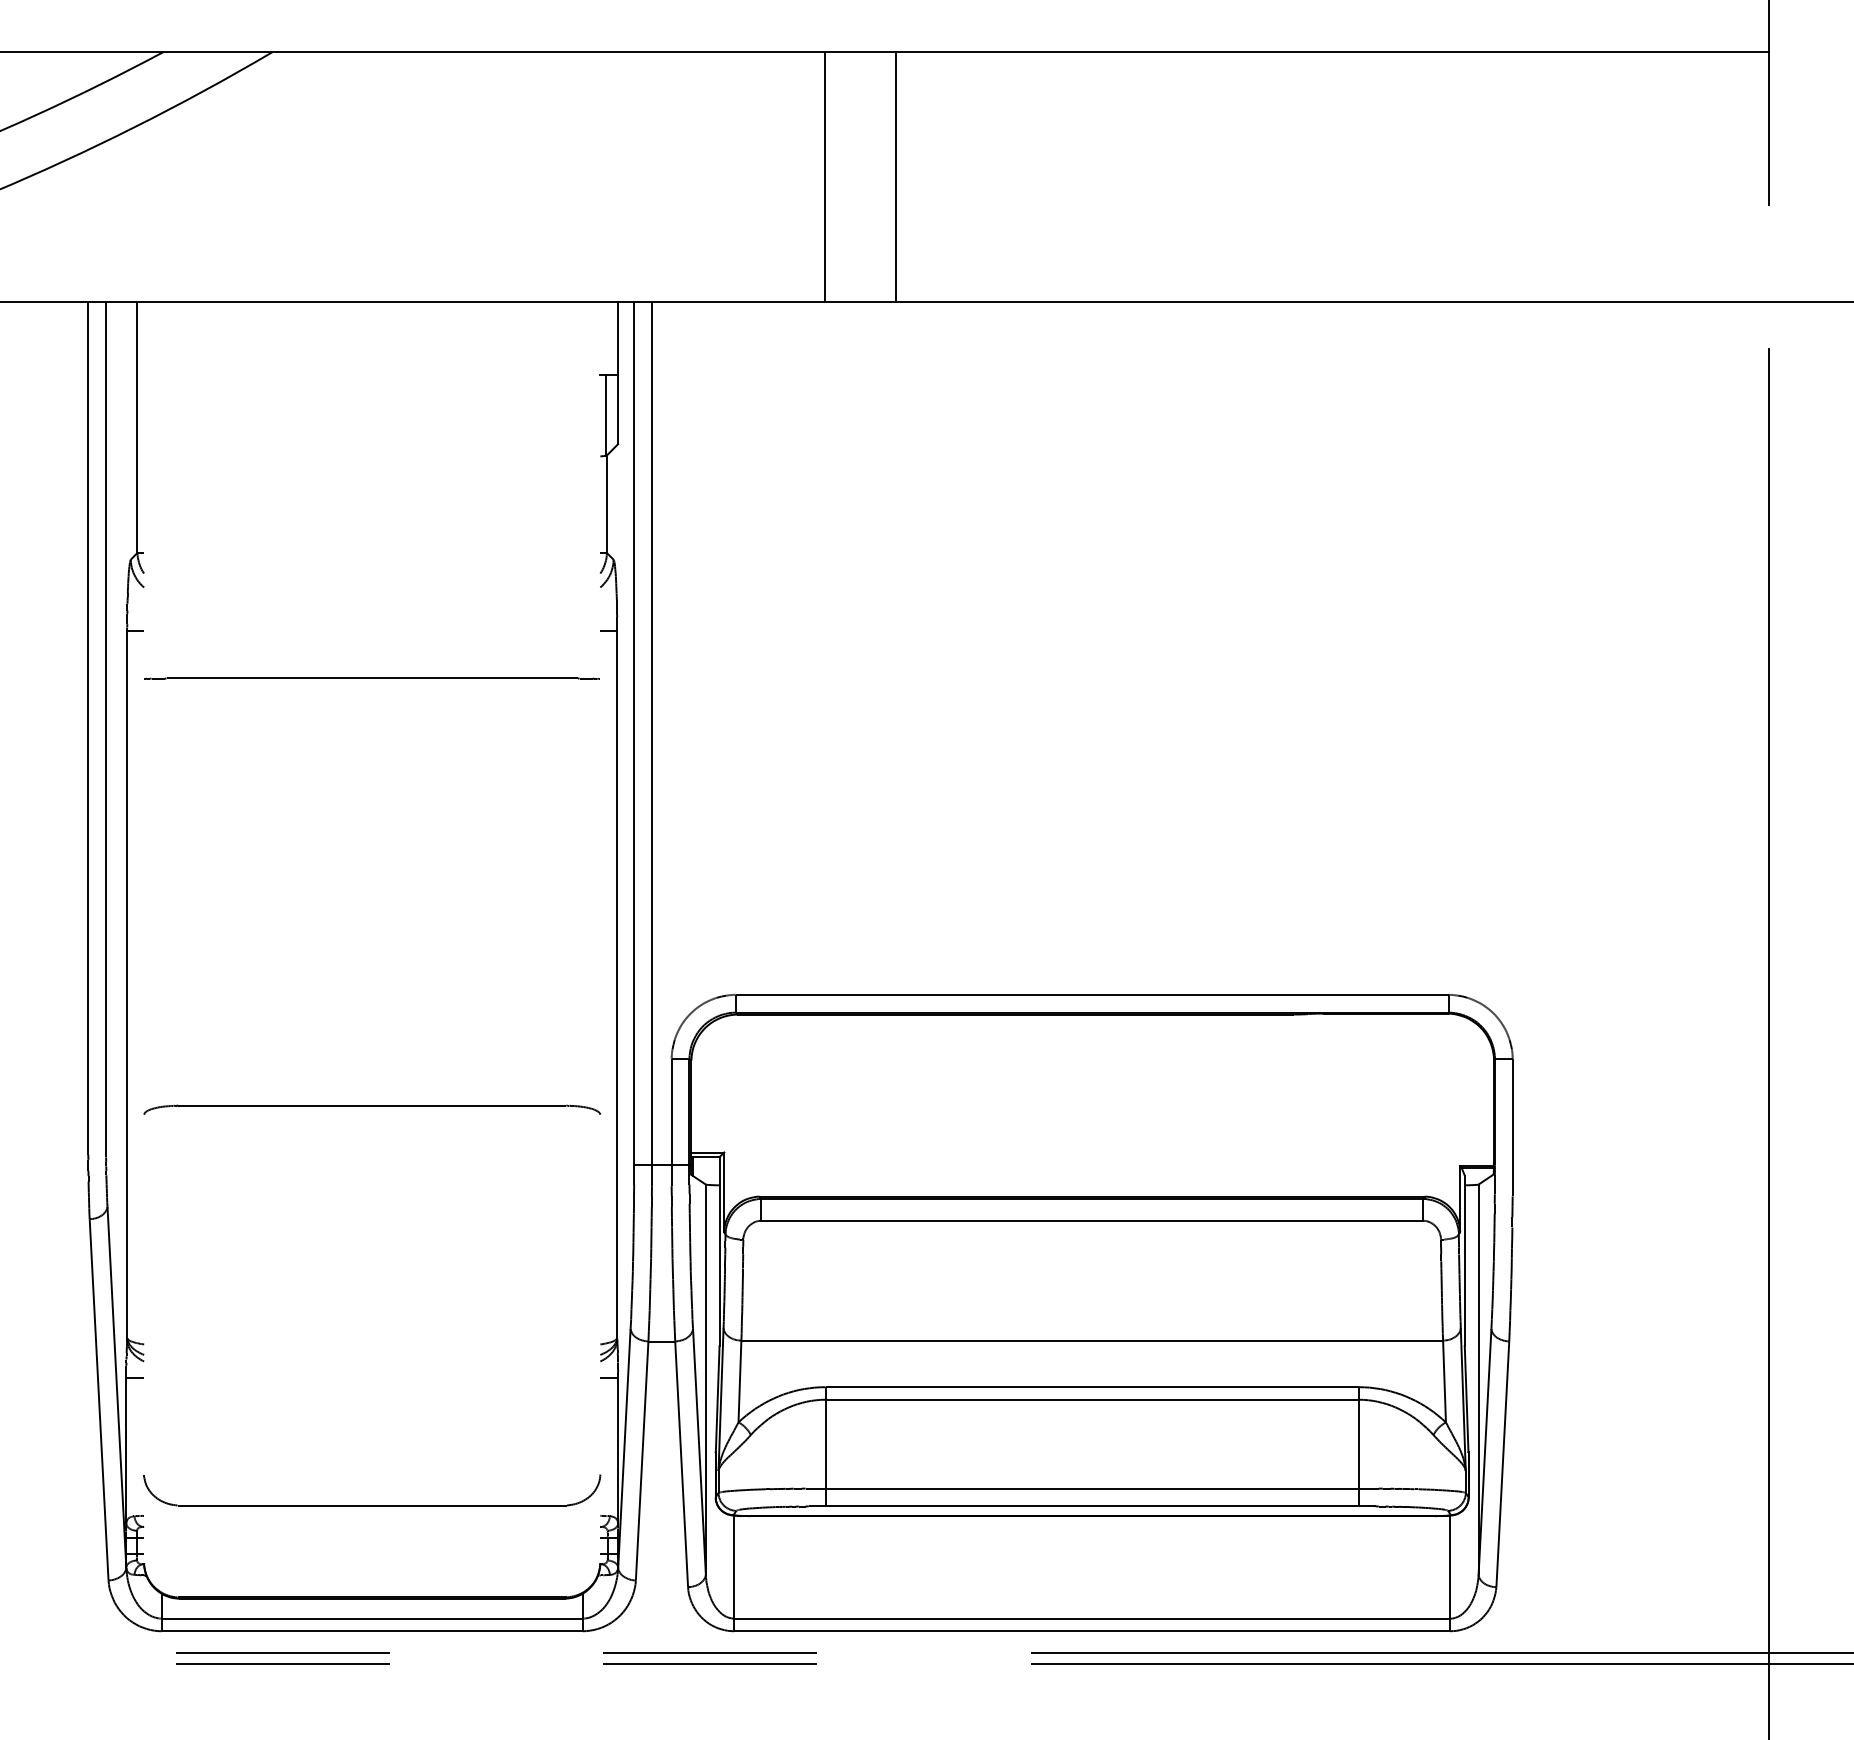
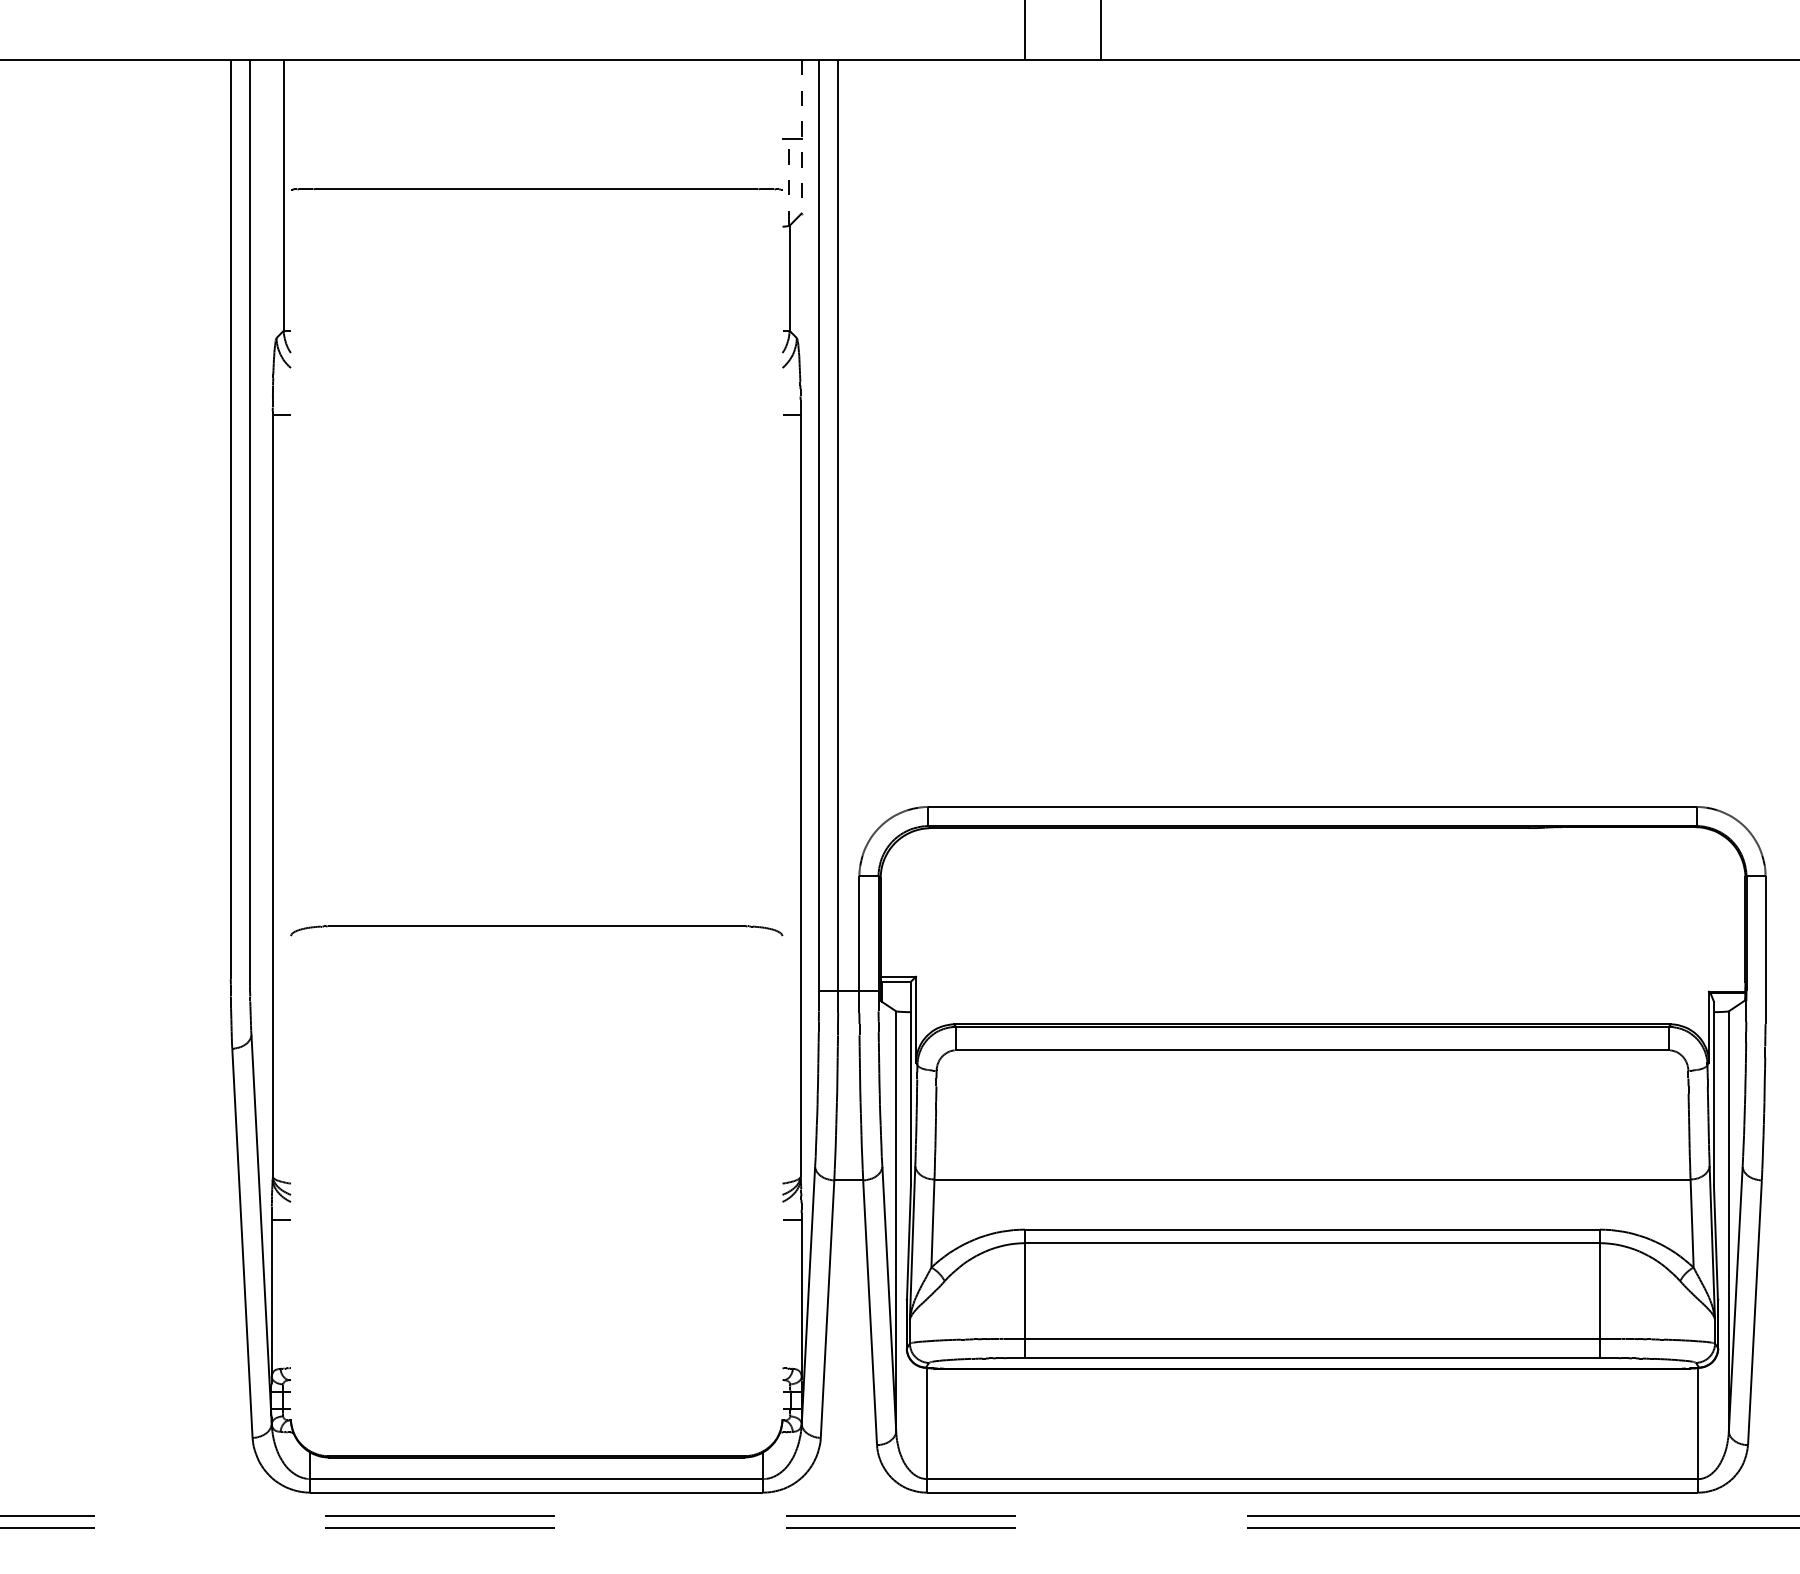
line: (618, 373) -> (802, 137), solid -> dashed
line: (605, 414) -> (788, 181), solid -> dashed
line: (371, 678) -> (535, 189), moved
part: (372, 1505) -> (537, 1357), removed

